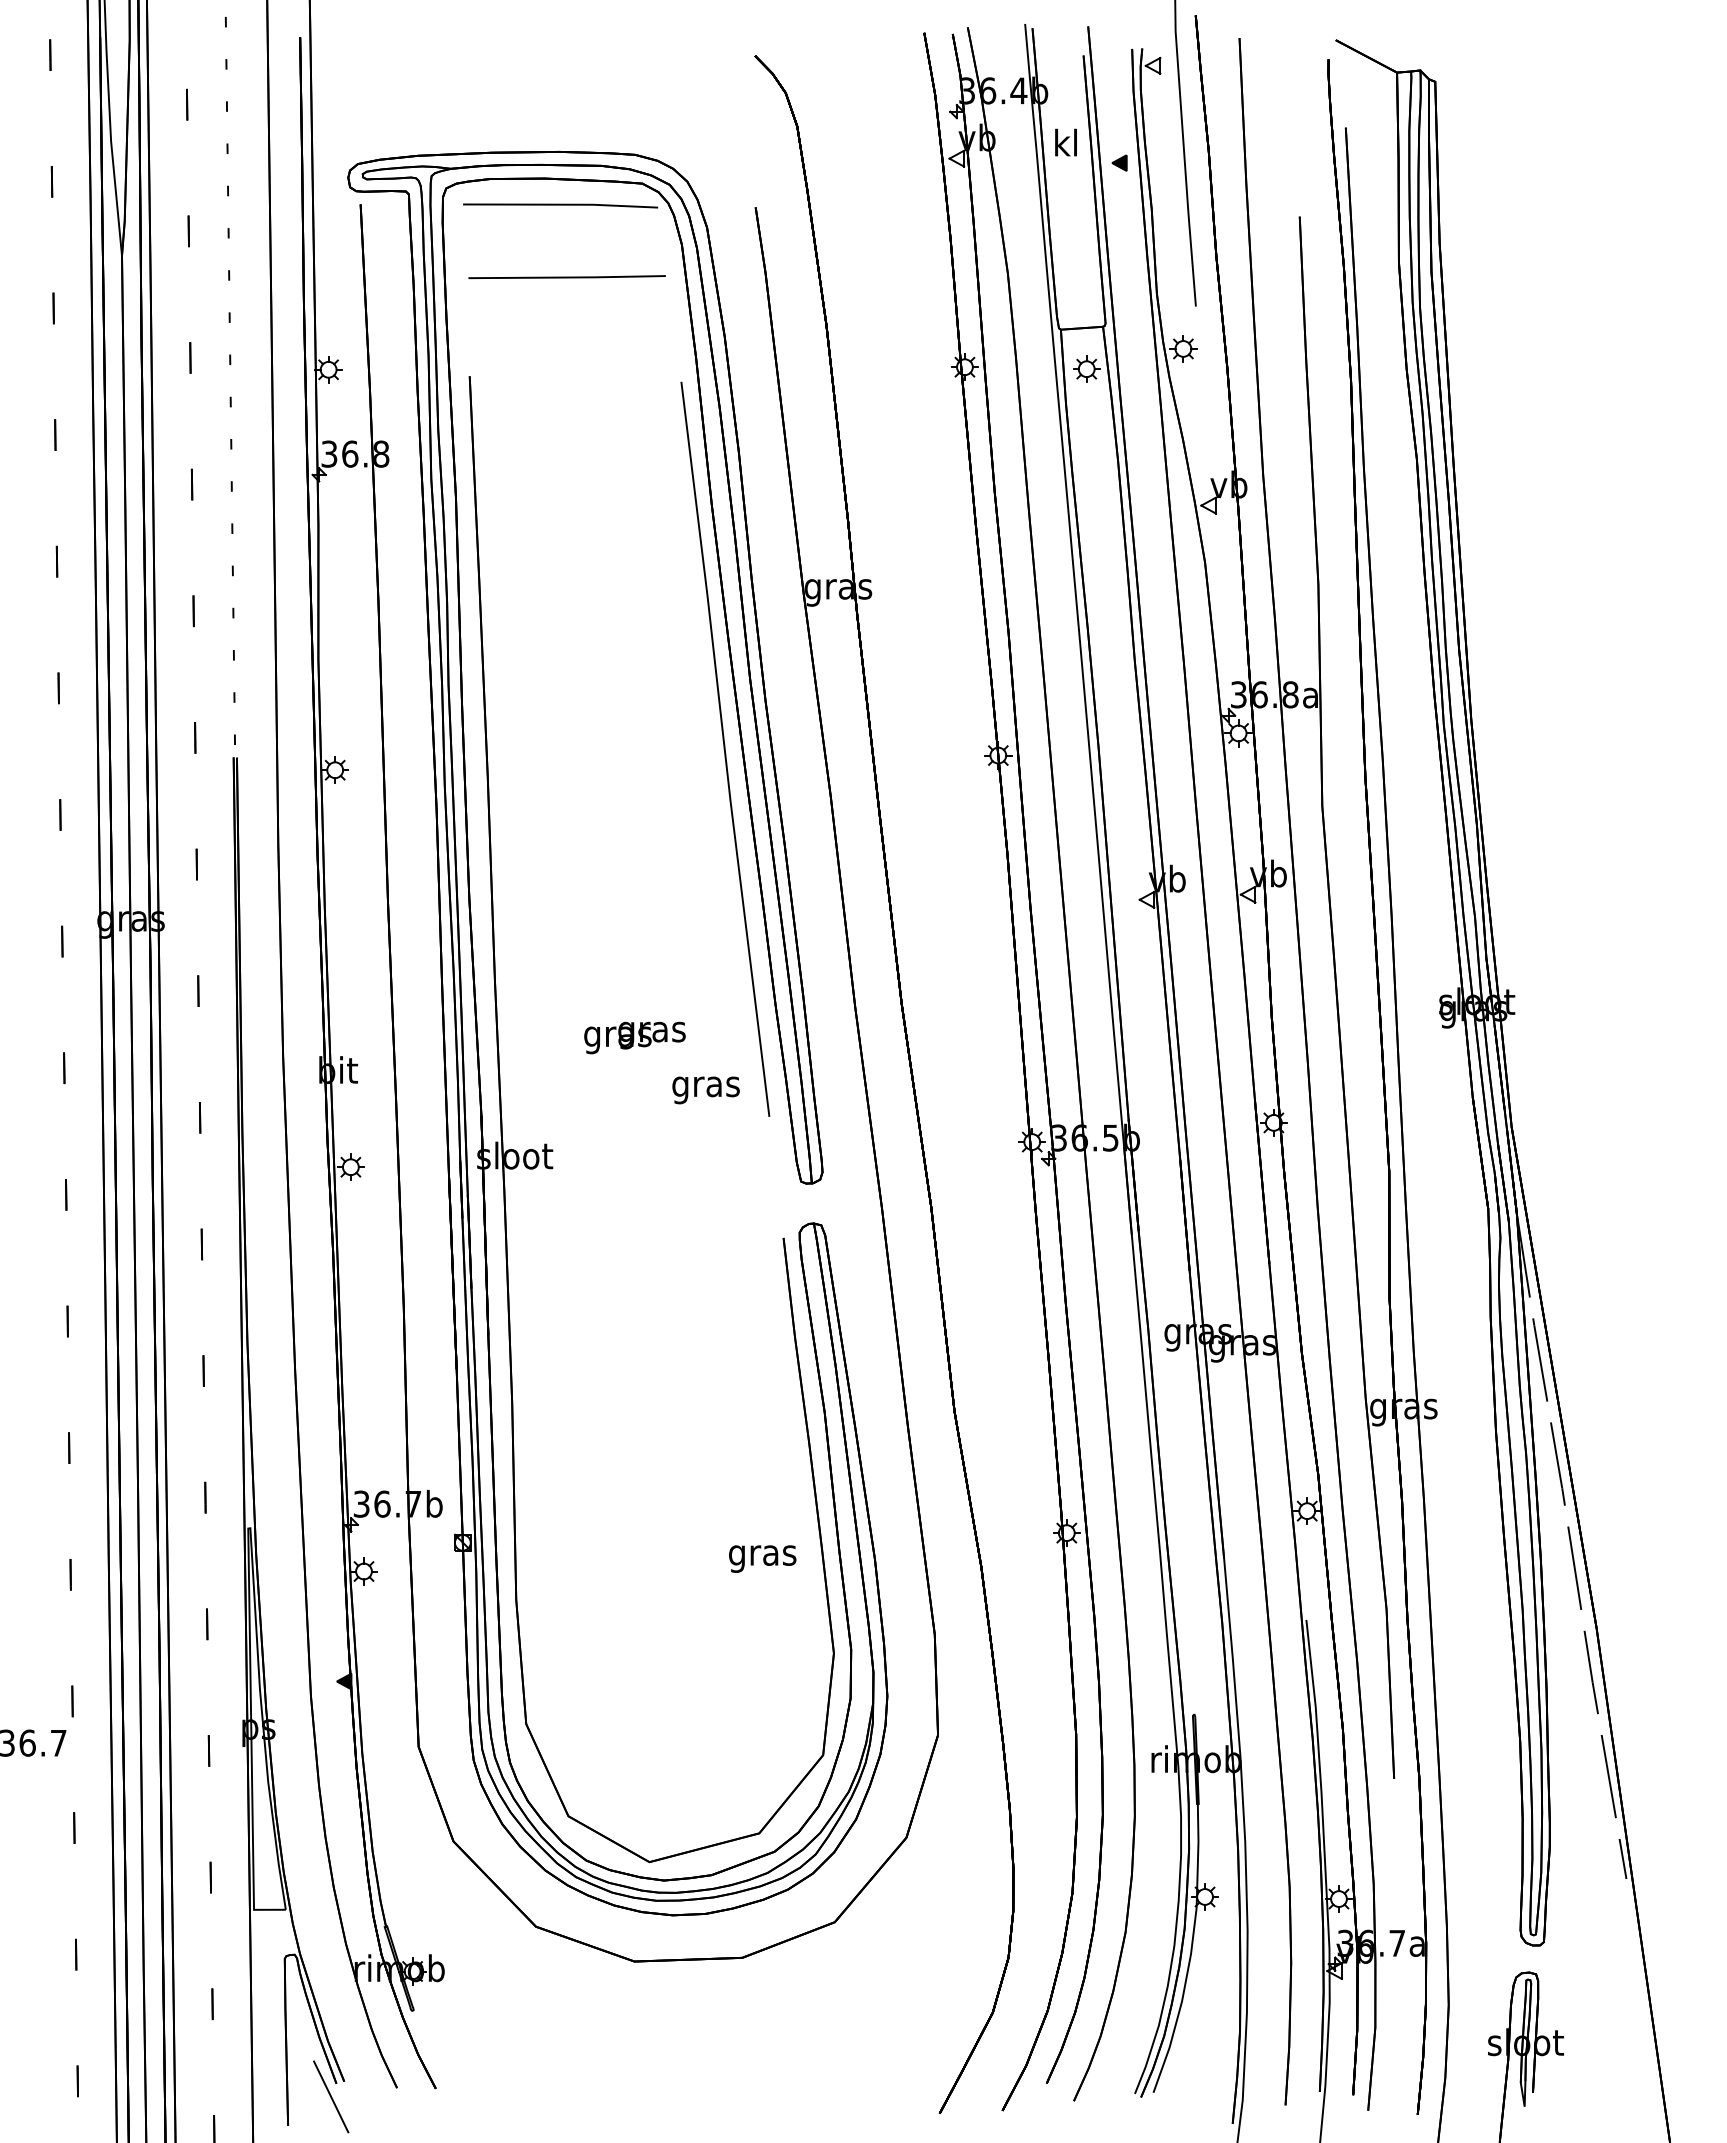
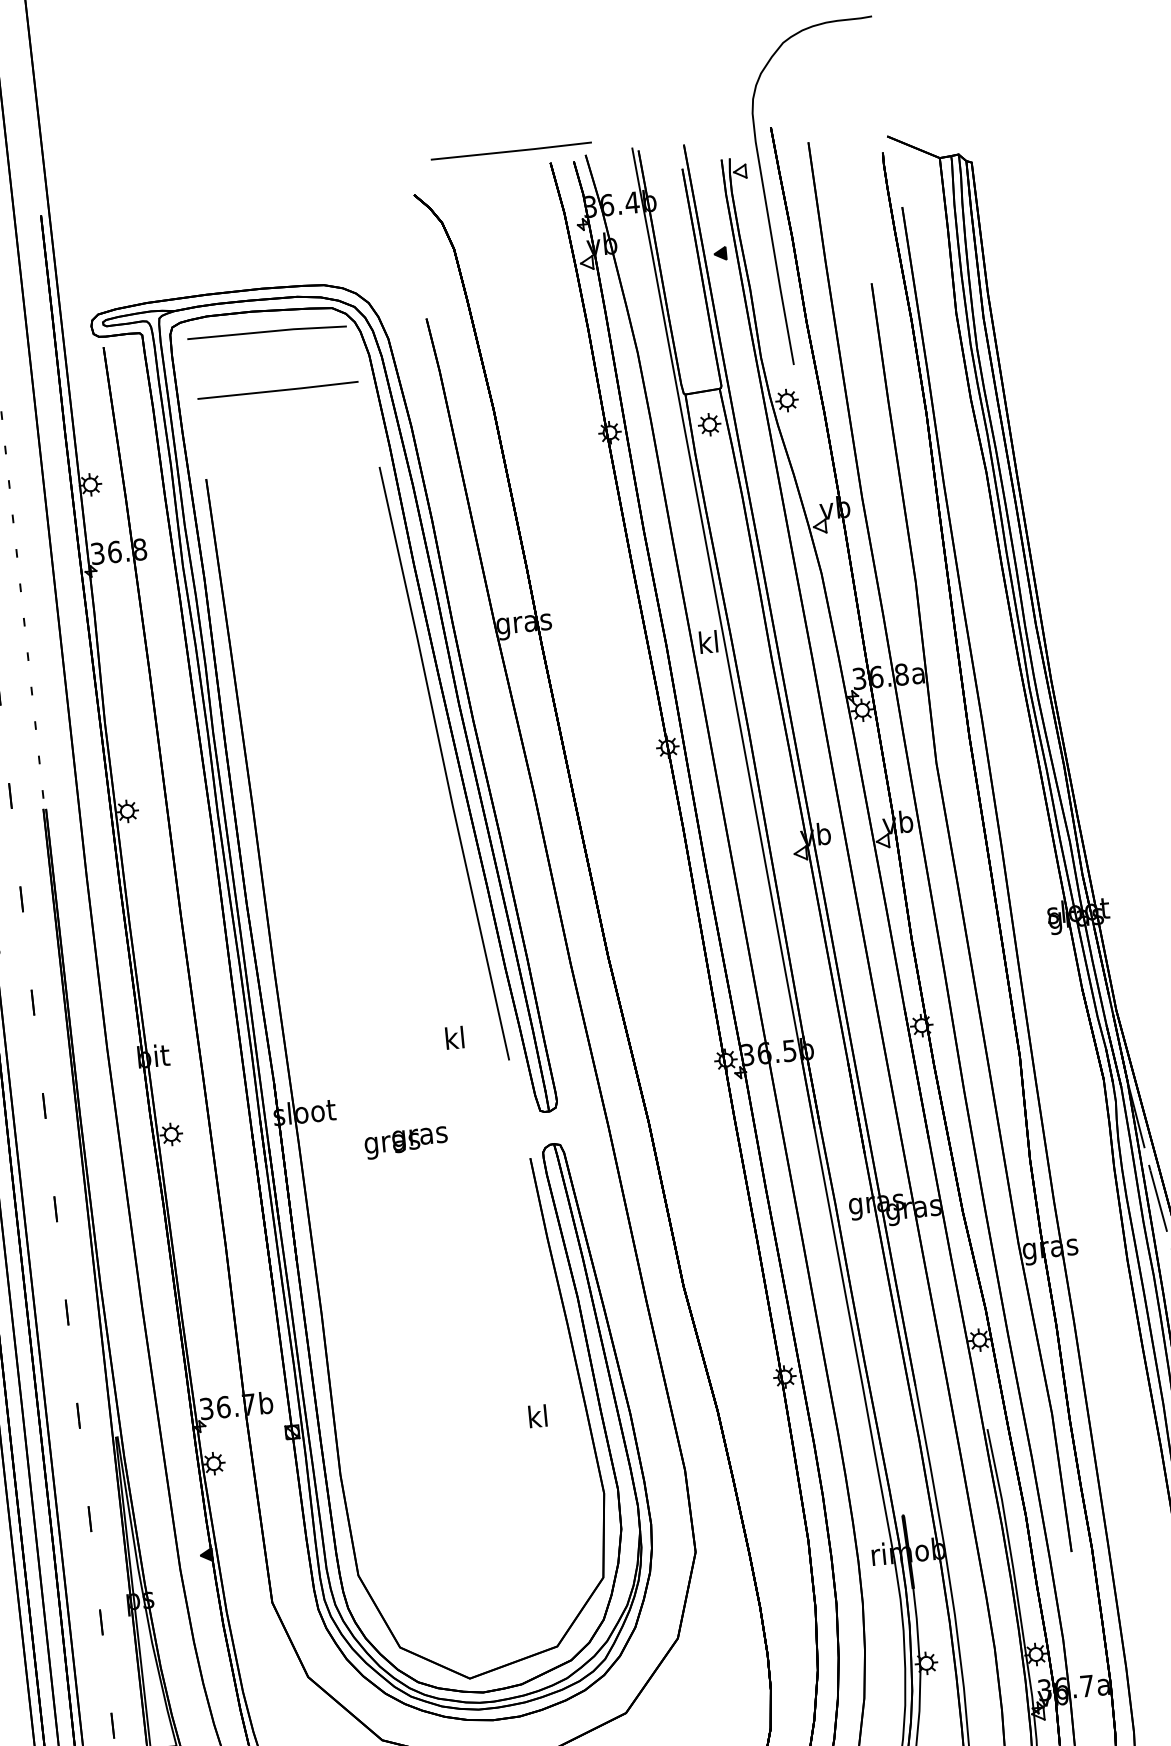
line: (877, 14) -> (510, 151), added
text: (1065, 142) -> (708, 641), moved
text: (634, 1037) -> (405, 1142), moved
text: (705, 1086) -> (454, 1040), gras -> kl
text: (762, 1555) -> (538, 1419), gras -> kl

